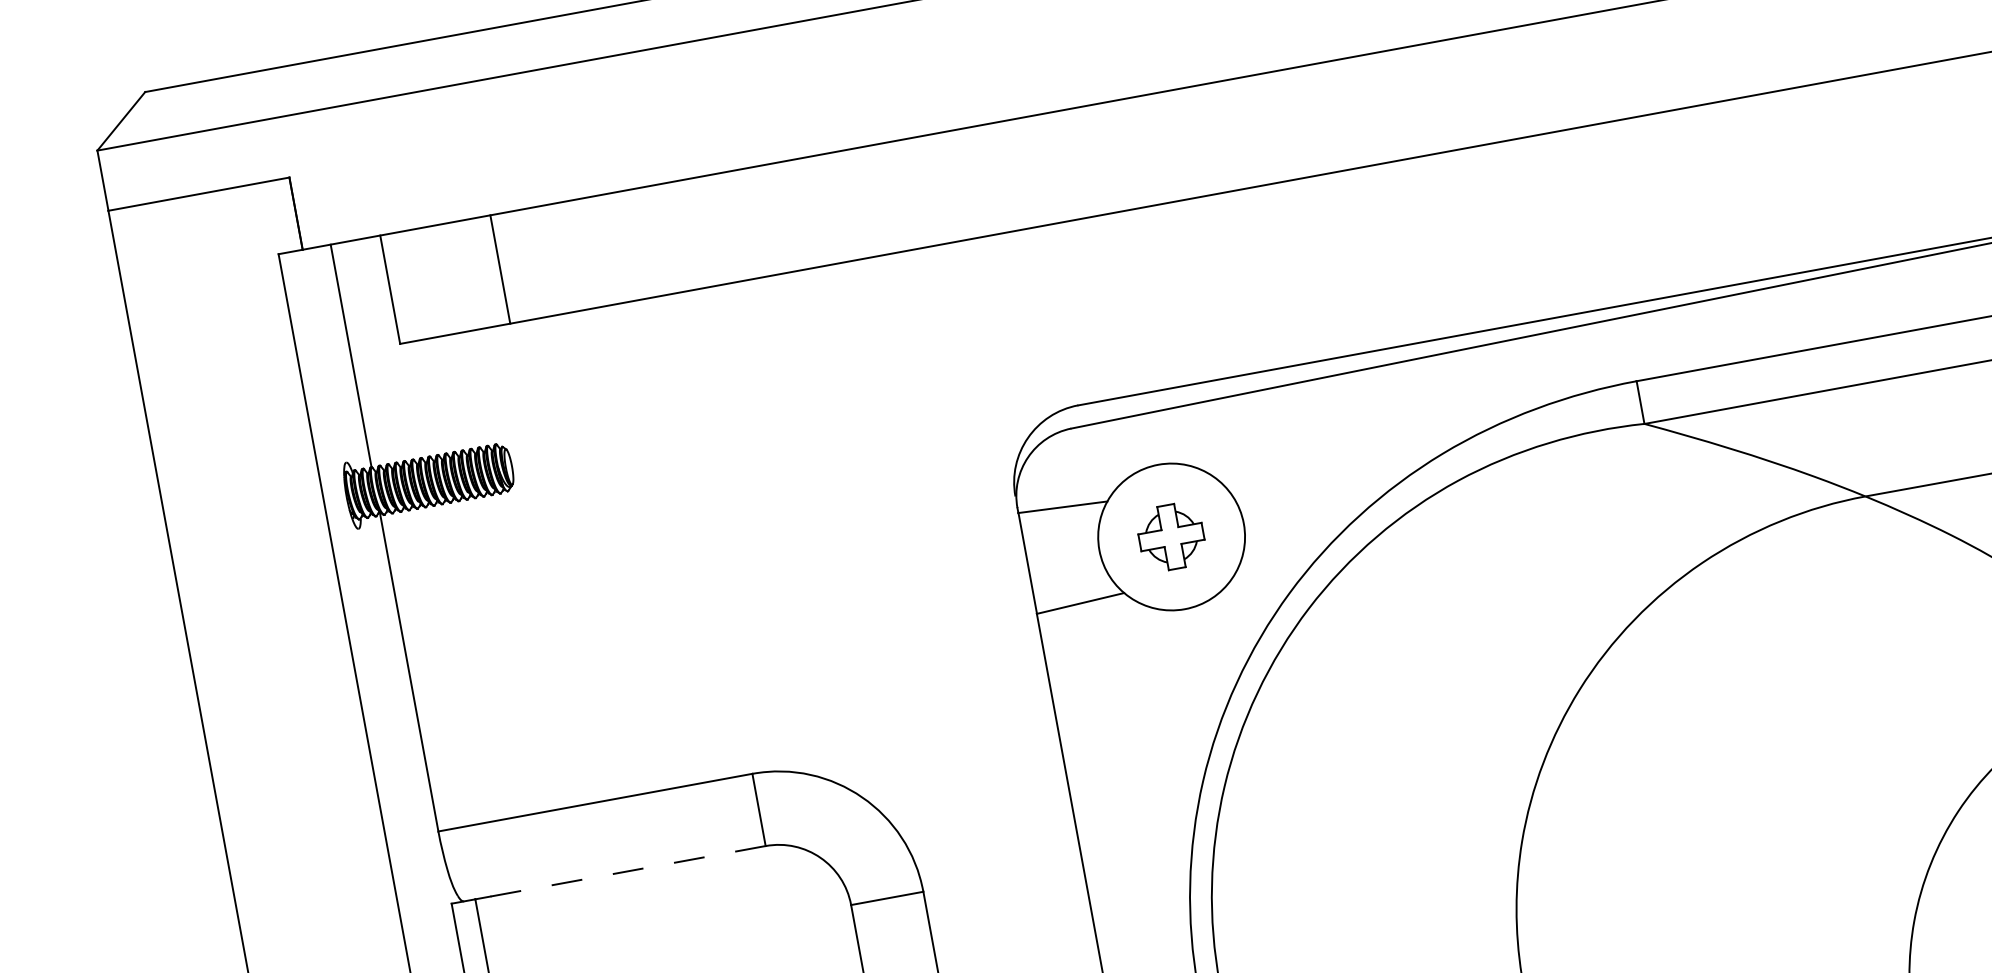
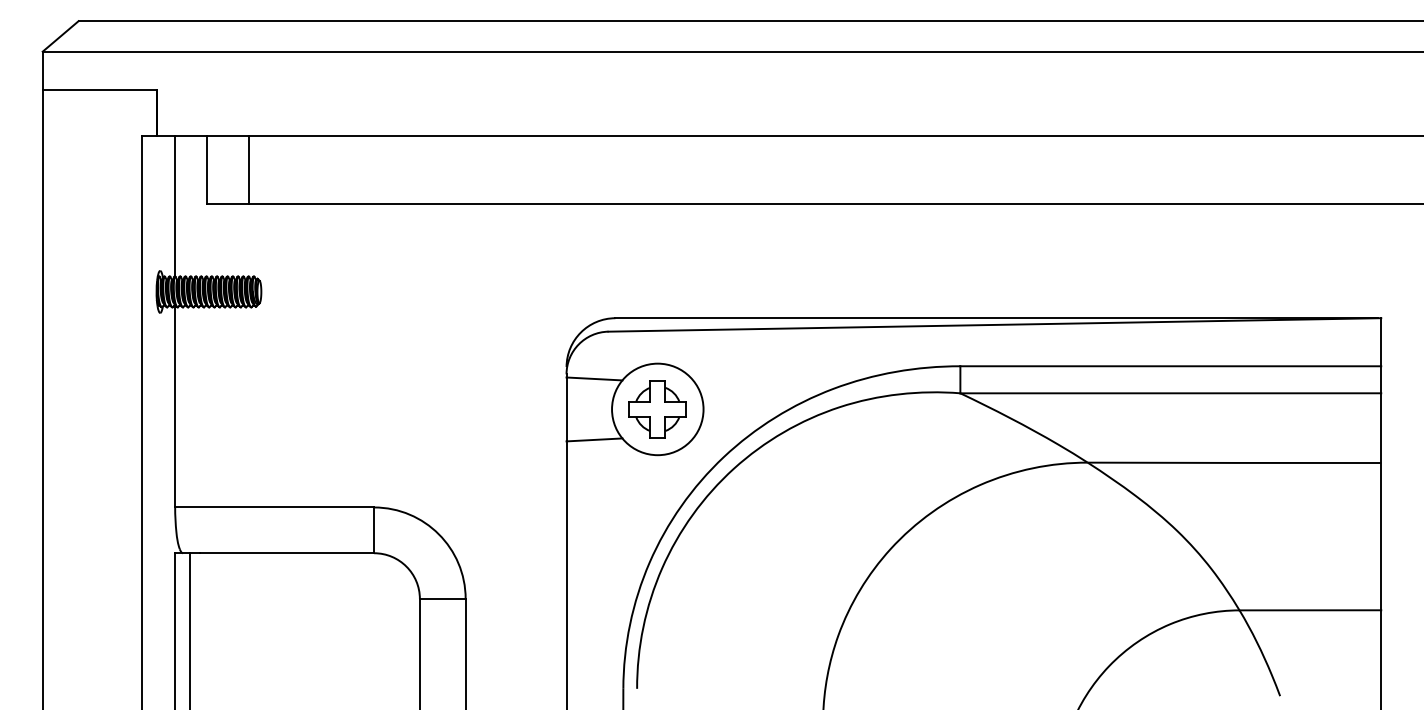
line: (500, 268) -> (249, 169), moved
part: (1171, 537) -> (657, 409), size x1.43
line: (629, 871) -> (287, 553), dashed -> solid

